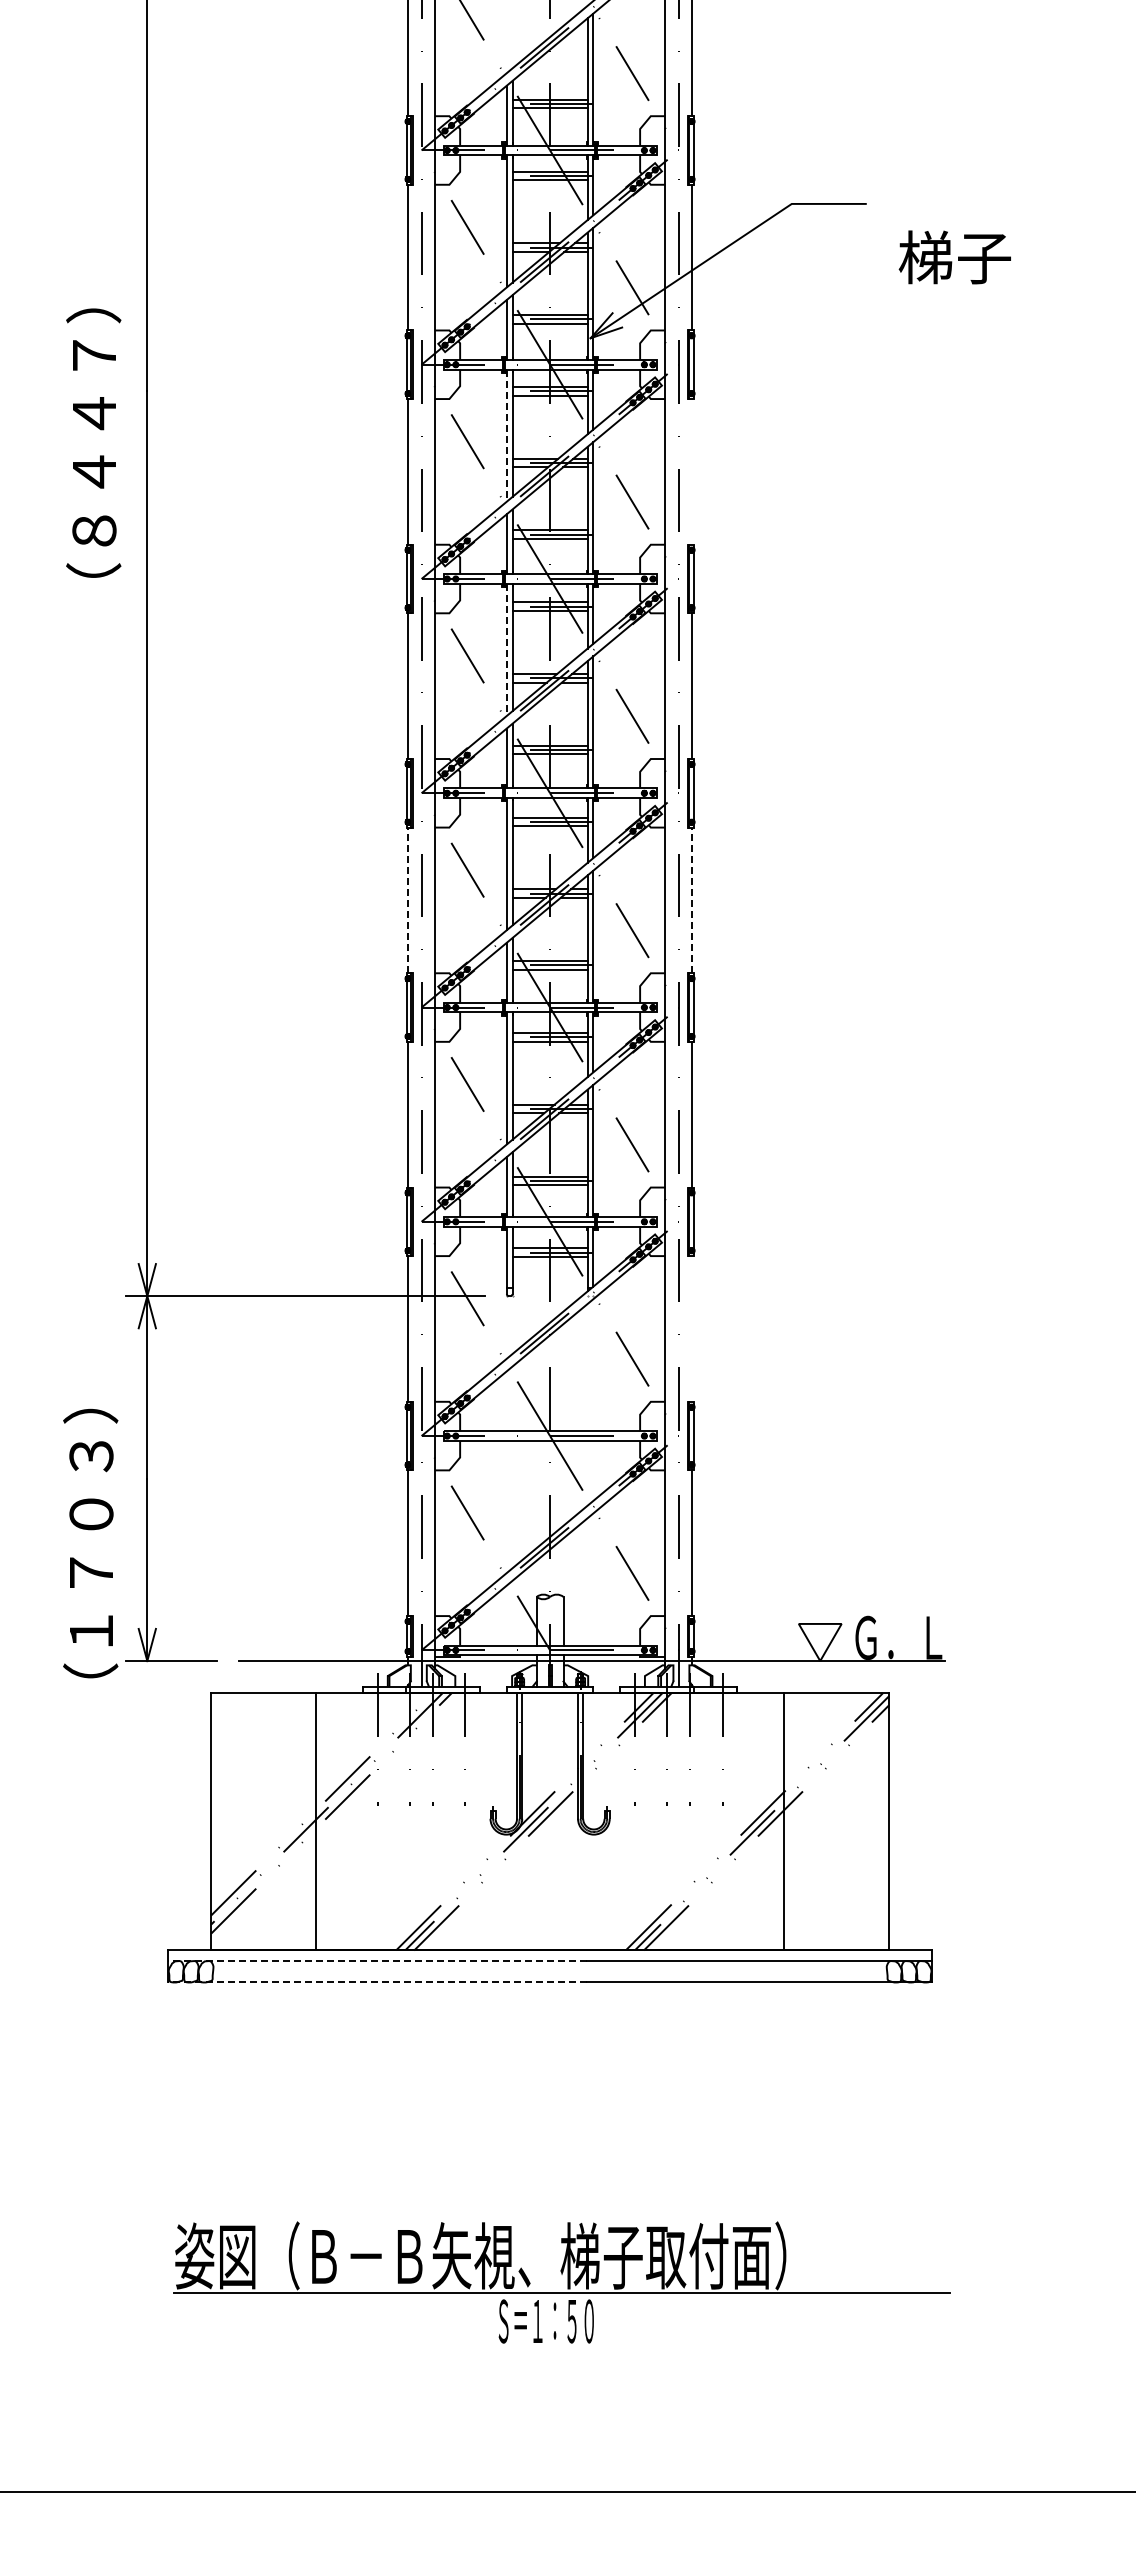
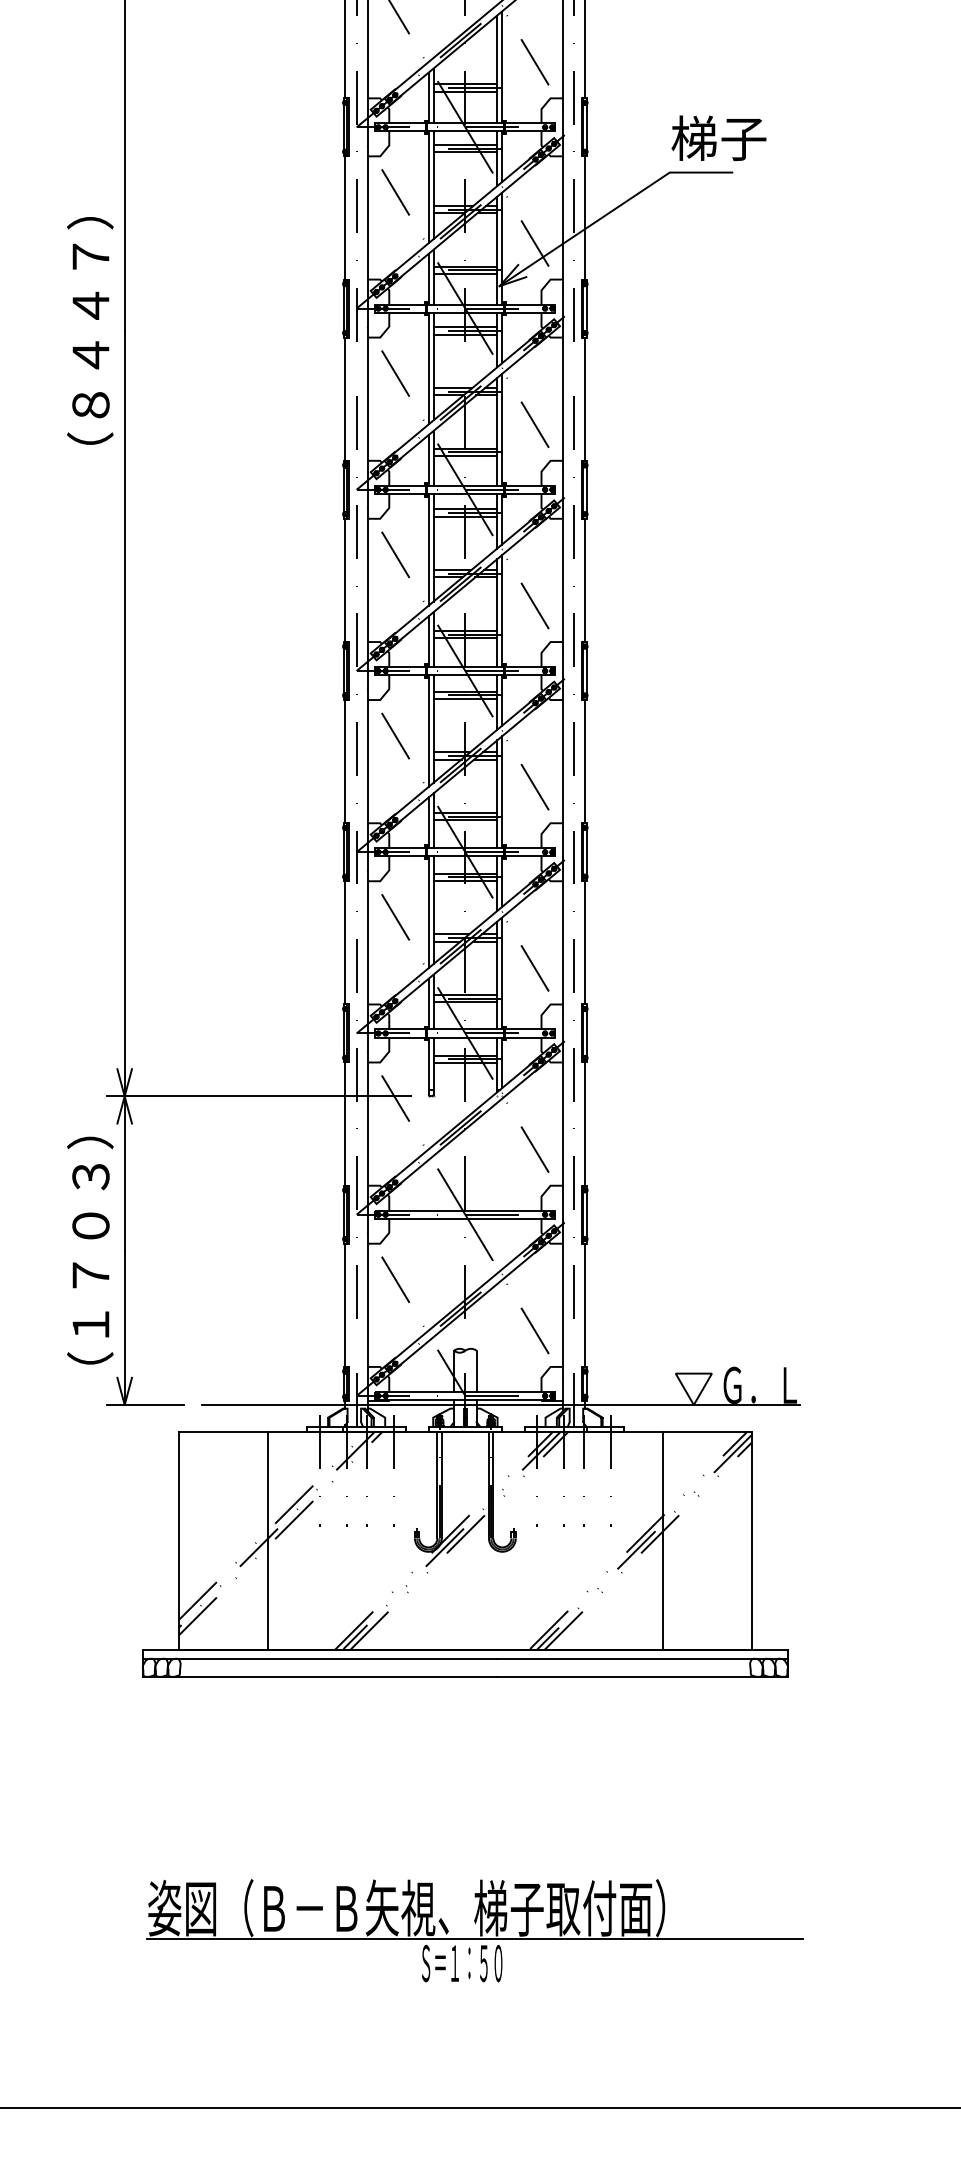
text: (954, 257) -> (718, 138), moved
line: (506, 436) -> (428, 369), dashed -> solid
text: (93, 442) -> (90, 330), moved
line: (692, 471) -> (585, 398), added
line: (506, 650) -> (428, 550), dashed -> solid
line: (408, 900) -> (345, 761), dashed -> solid
line: (692, 900) -> (585, 761), dashed -> solid
line: (692, 1328) -> (585, 1123), added
text: (90, 1543) -> (90, 1250), moved
line: (377, 1961) -> (319, 1659), dashed -> solid
line: (377, 1982) -> (319, 1676), dashed -> solid

